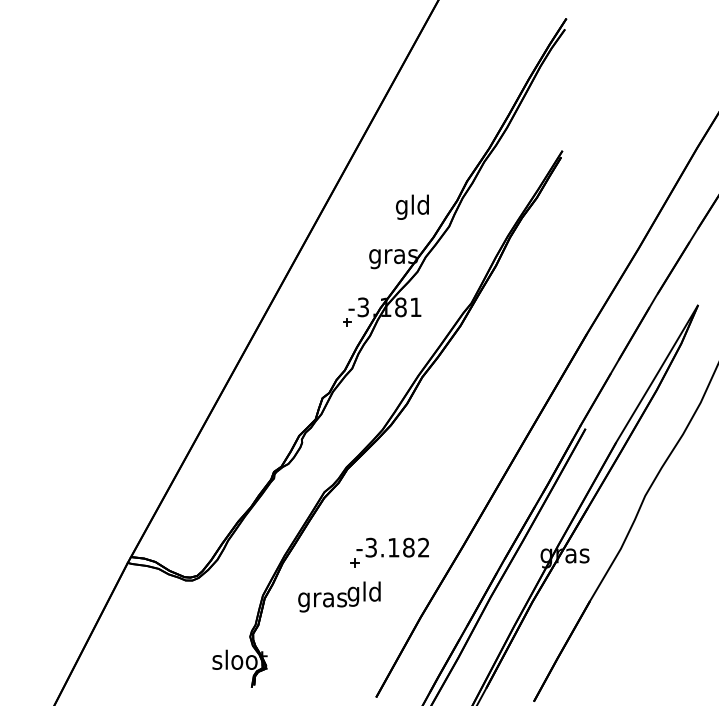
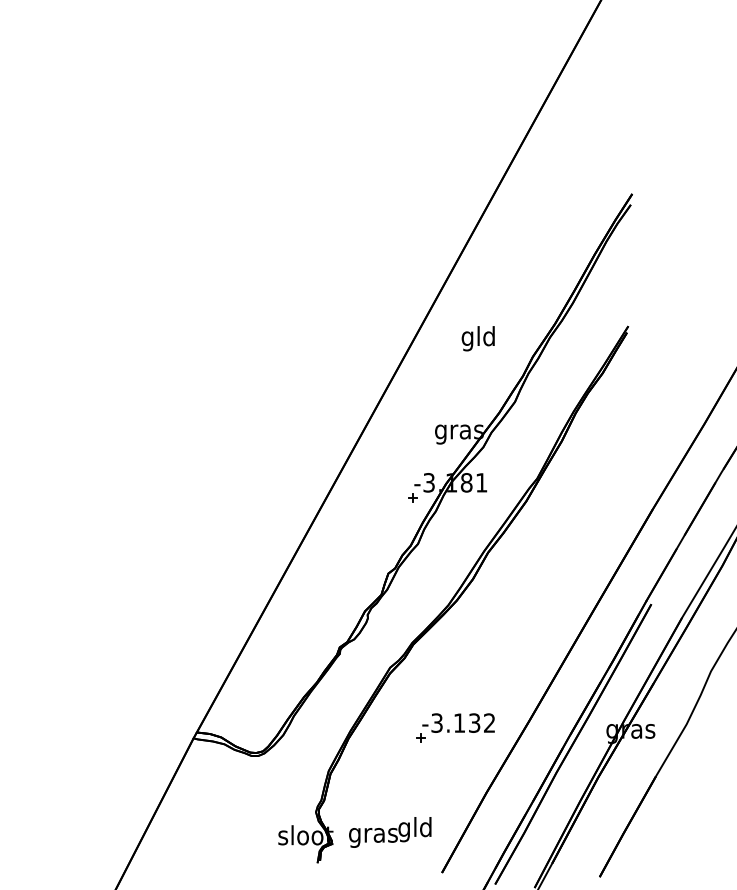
text: (411, 207) -> (477, 338), moved
text: (408, 547) -> (474, 722), -3.182 -> -3.132
text: (339, 597) -> (390, 832), moved

